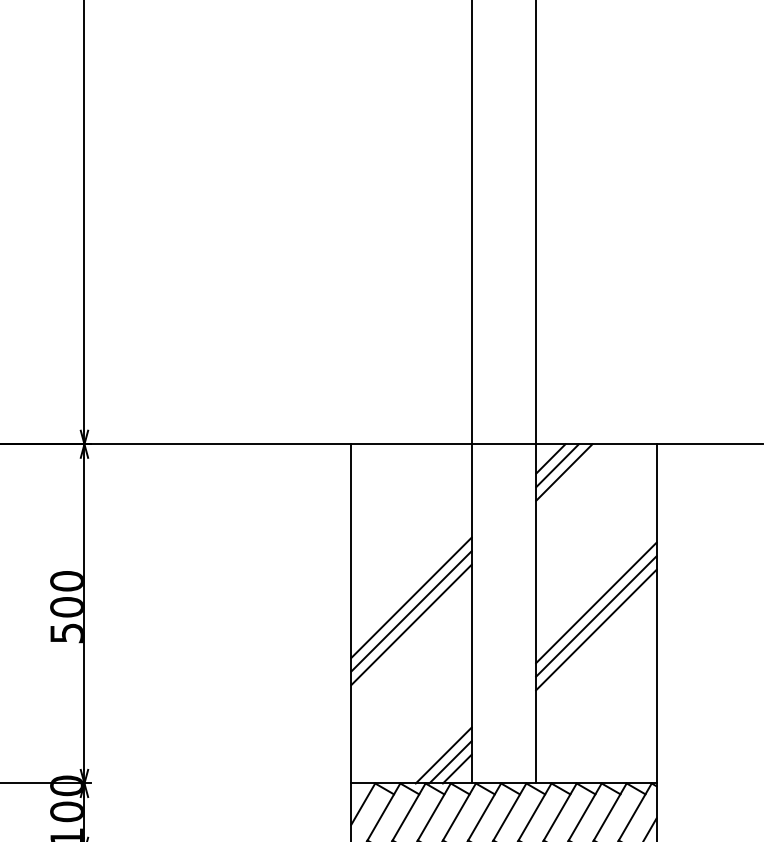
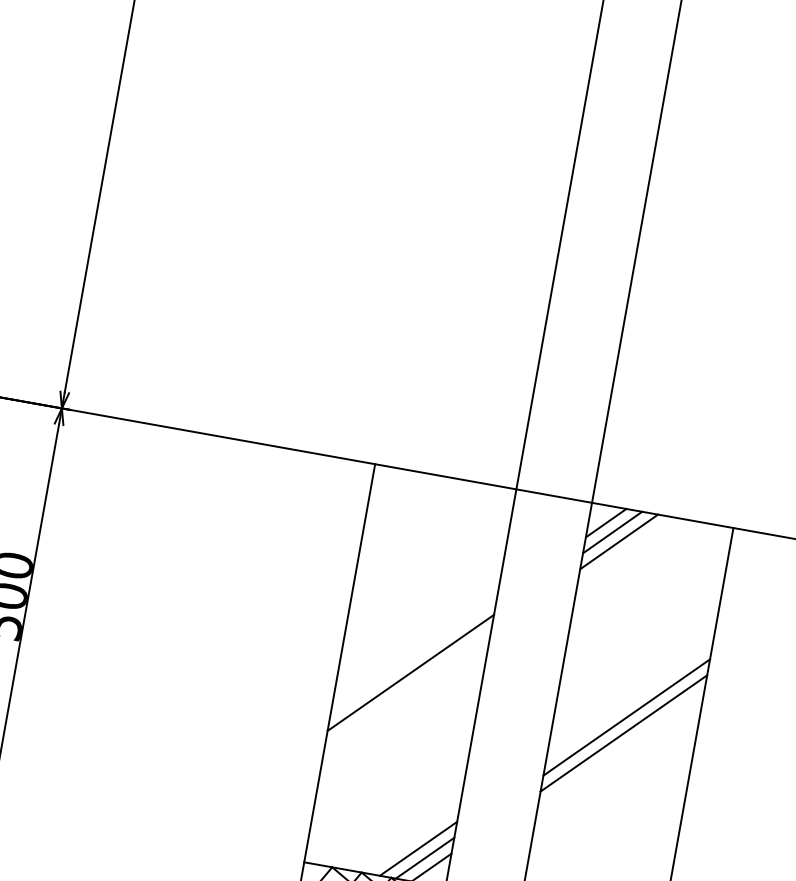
line: (411, 597) -> (413, 656), removed
line: (596, 602) -> (629, 701), removed
line: (411, 624) -> (408, 688), removed

